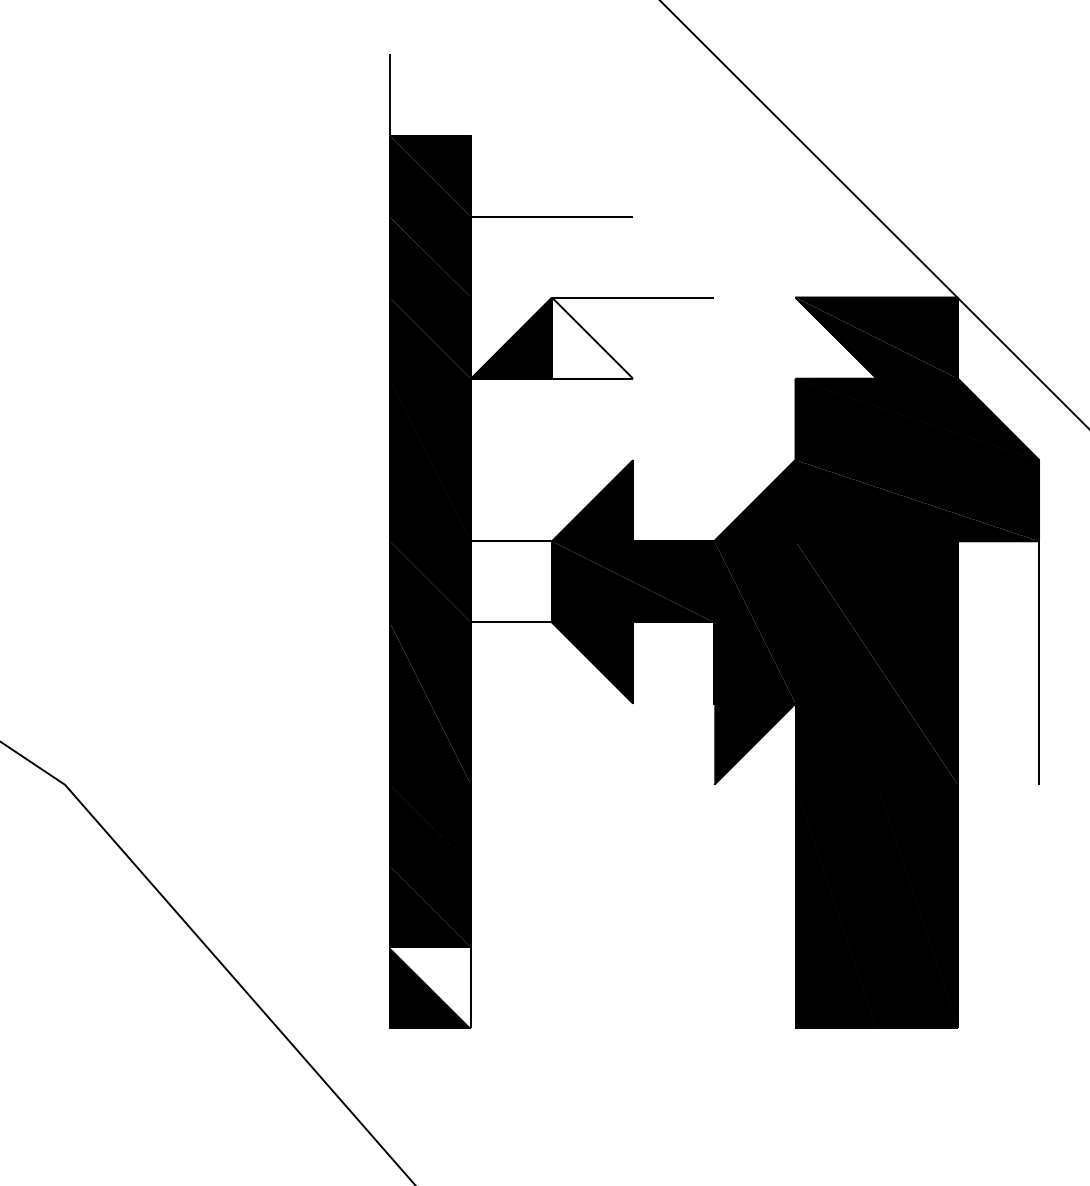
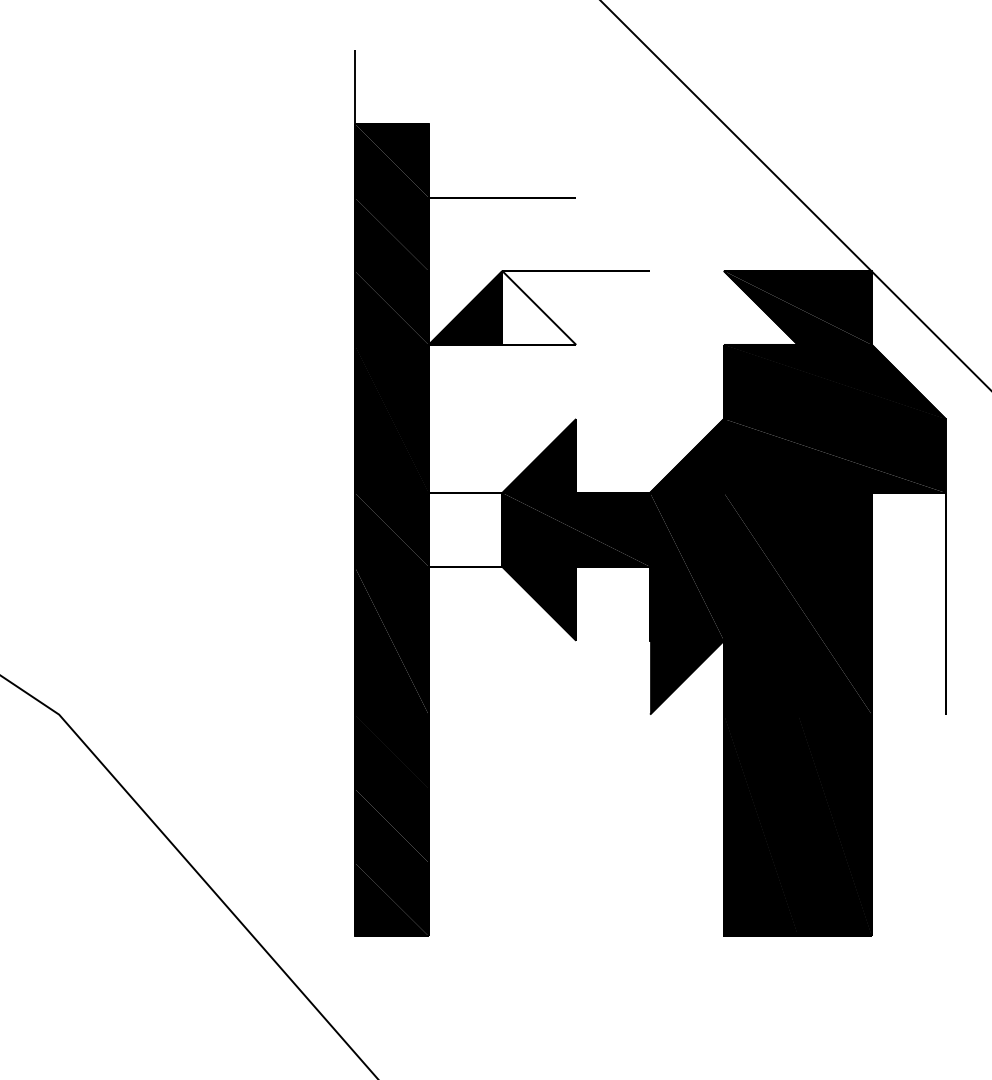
fill: (430, 987) -> (391, 899), added

